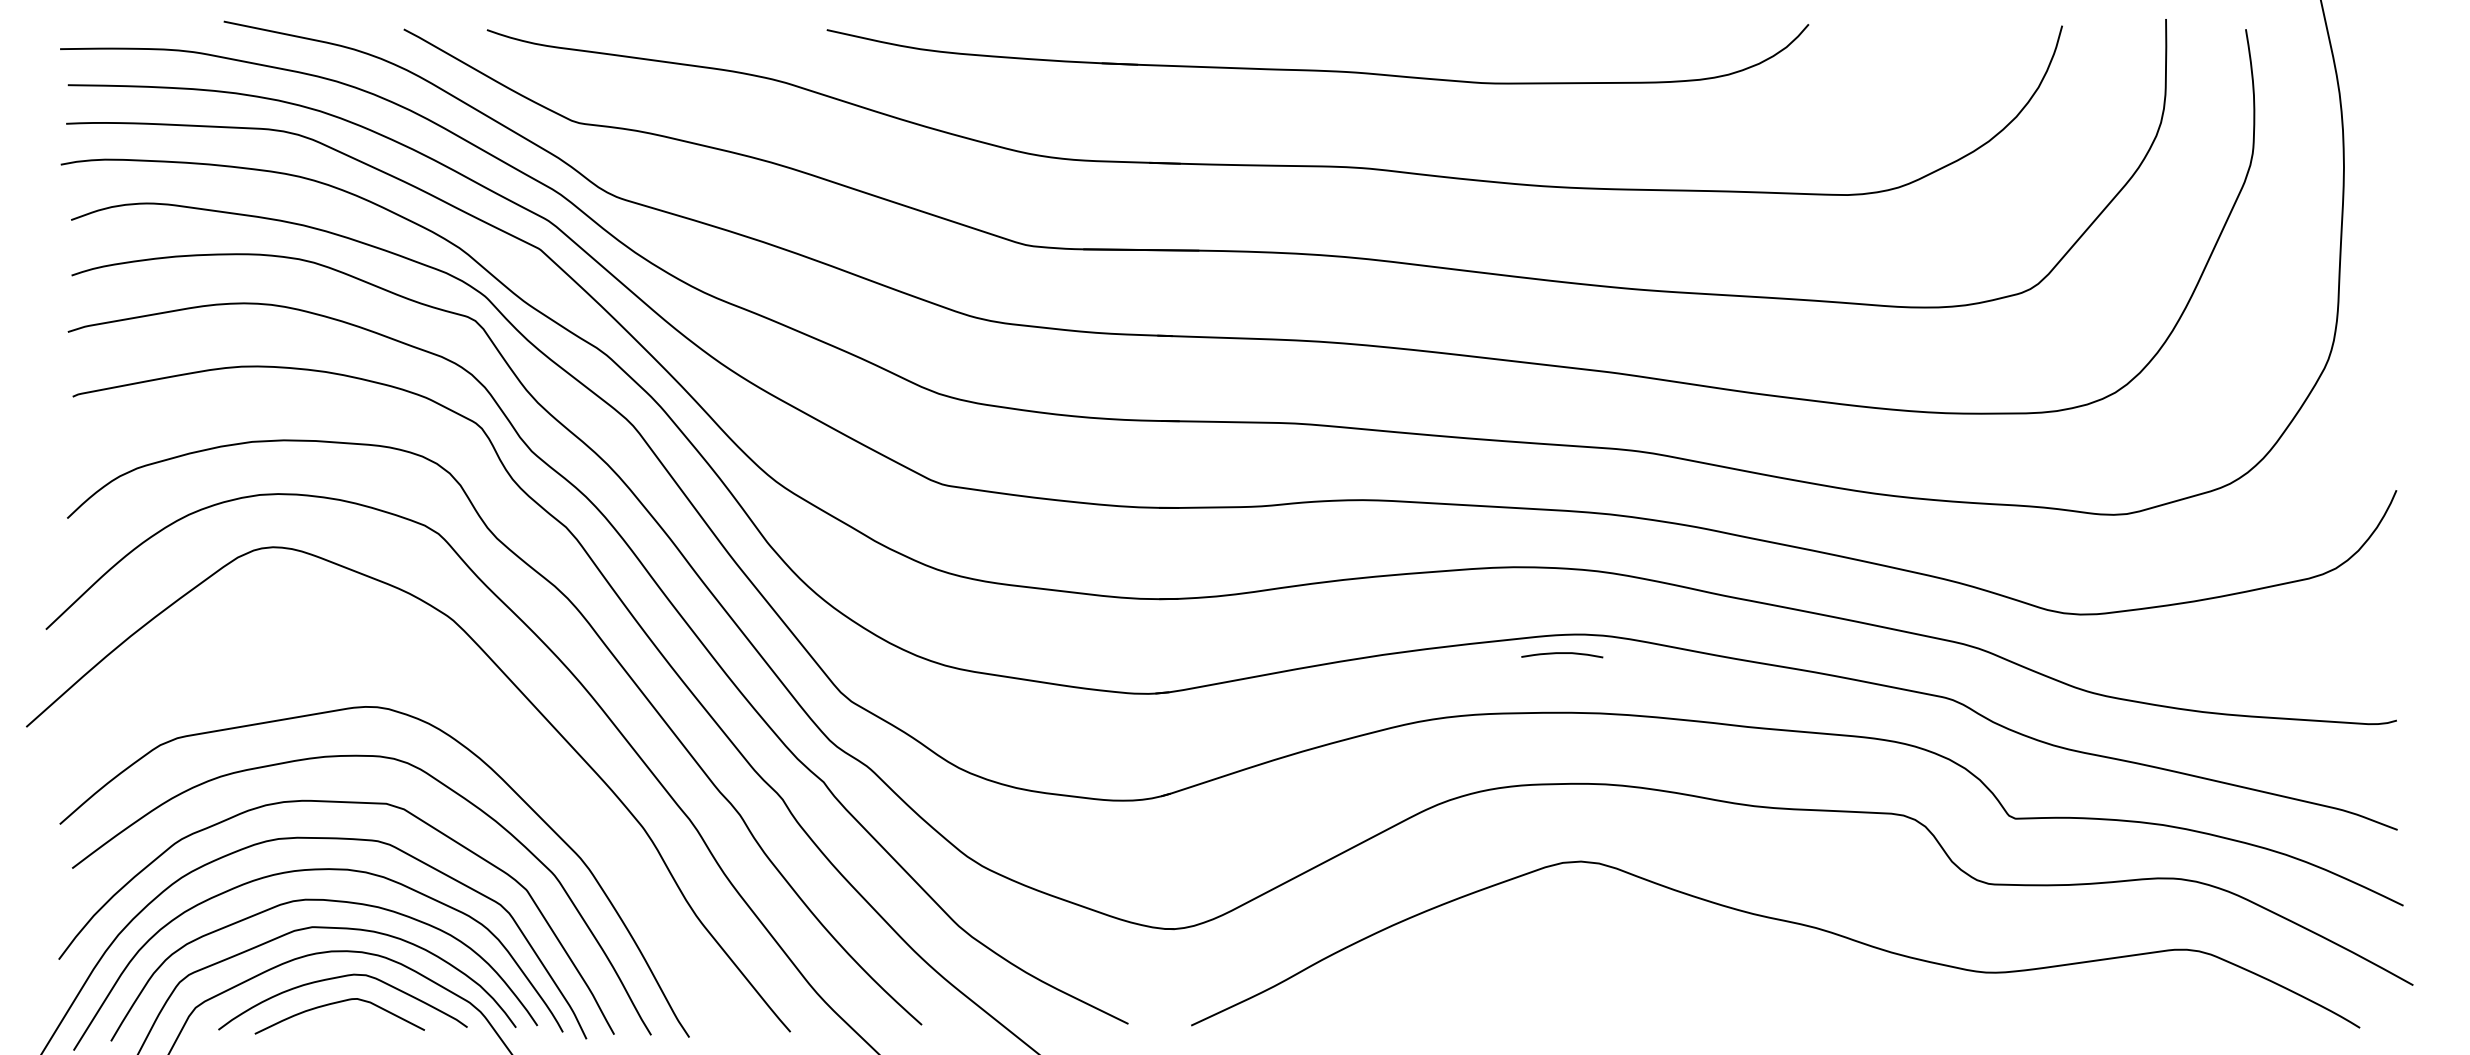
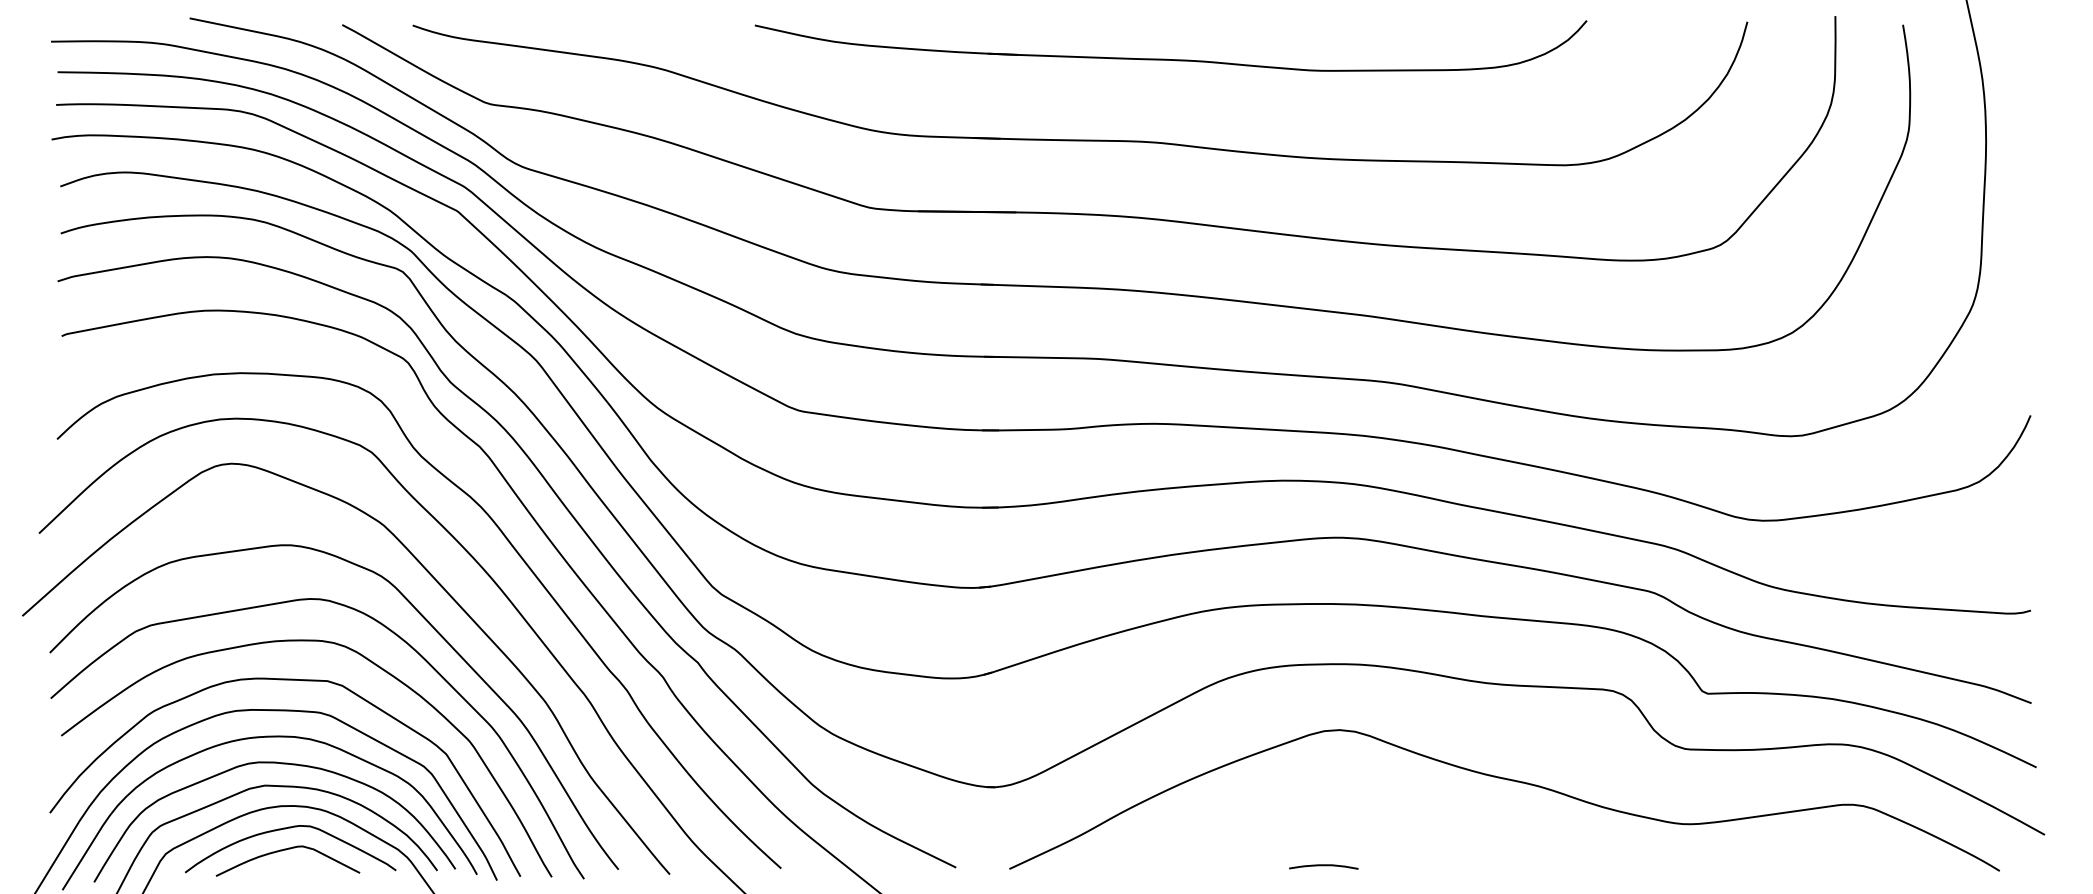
part: (1317, 69) -> (1170, 58), moved
curve: (1562, 653) -> (1323, 865), moved
curve: (499, 729) -> (423, 618), added

